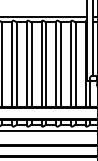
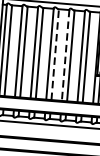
line: (46, 64) -> (55, 54), solid -> dashed
line: (56, 64) -> (65, 55), solid -> dashed

